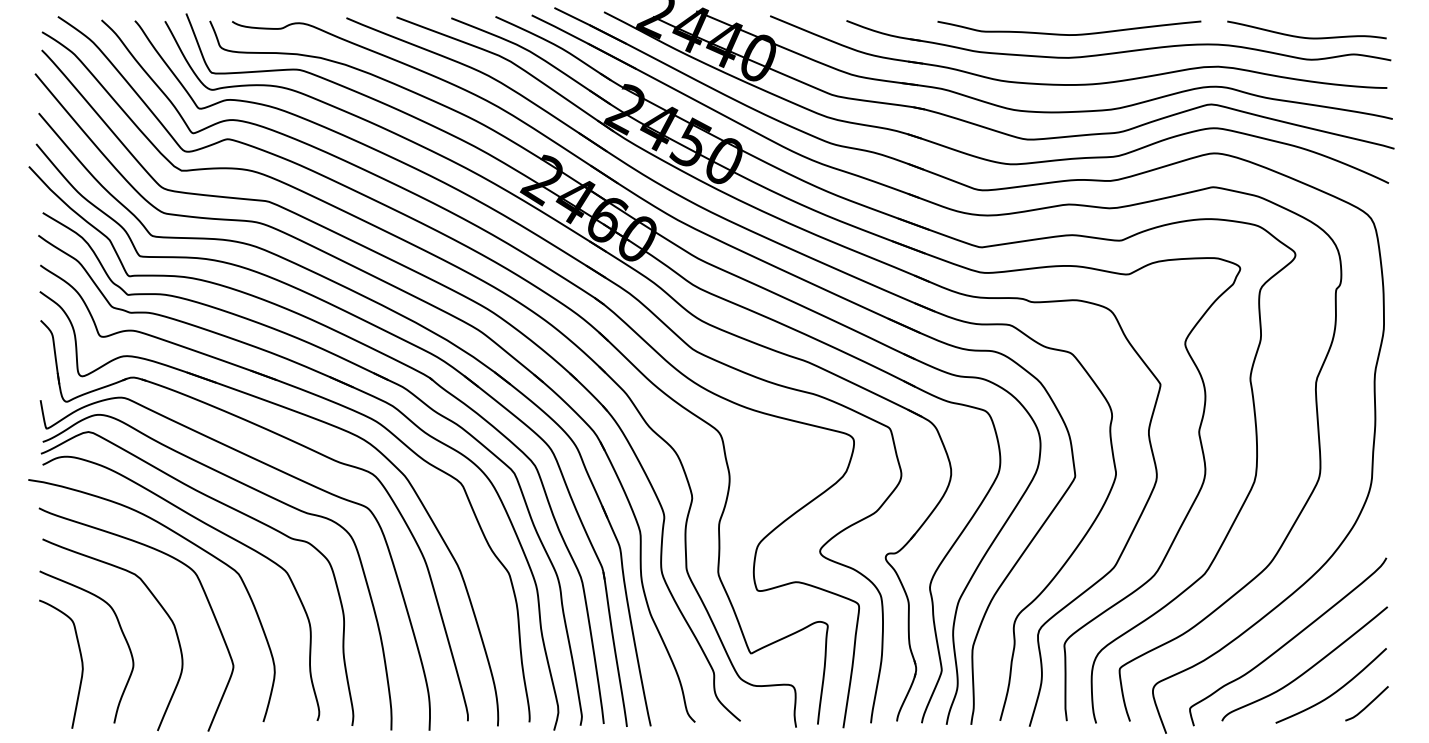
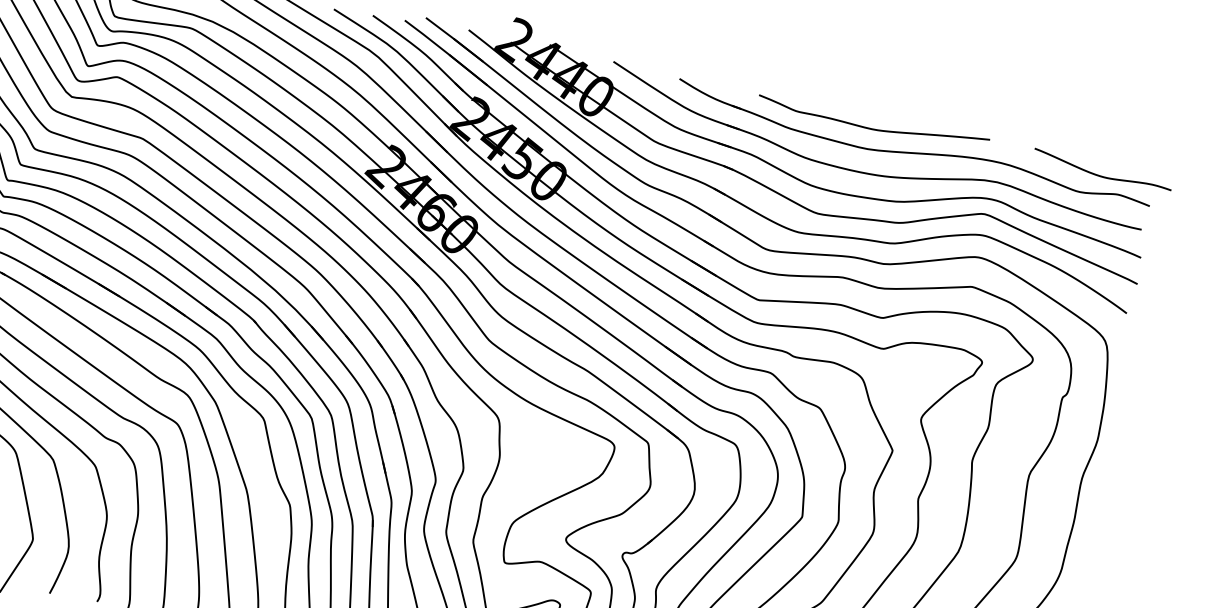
curve: (1303, 36) -> (1098, 174), moved

